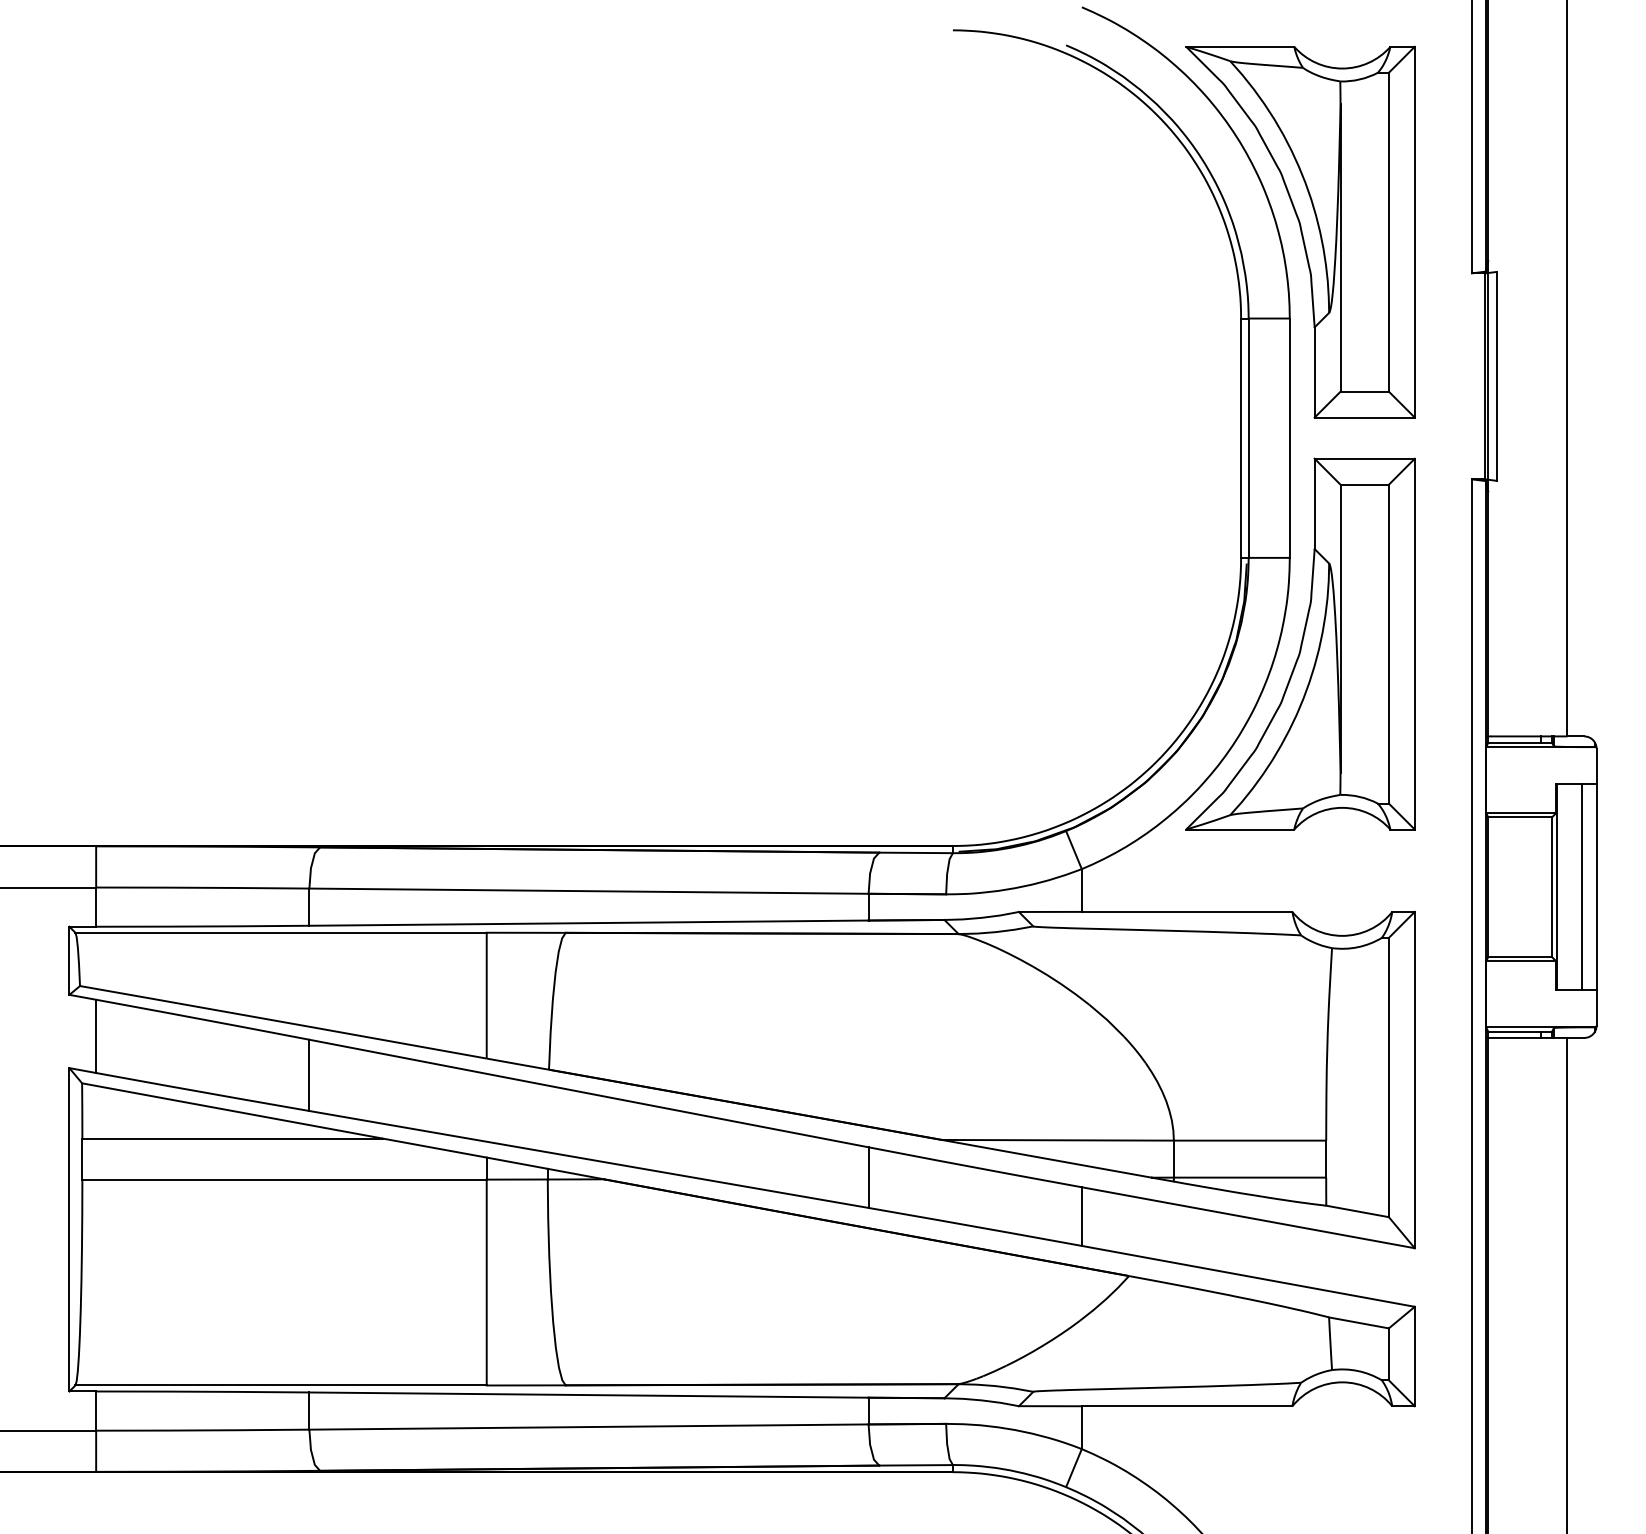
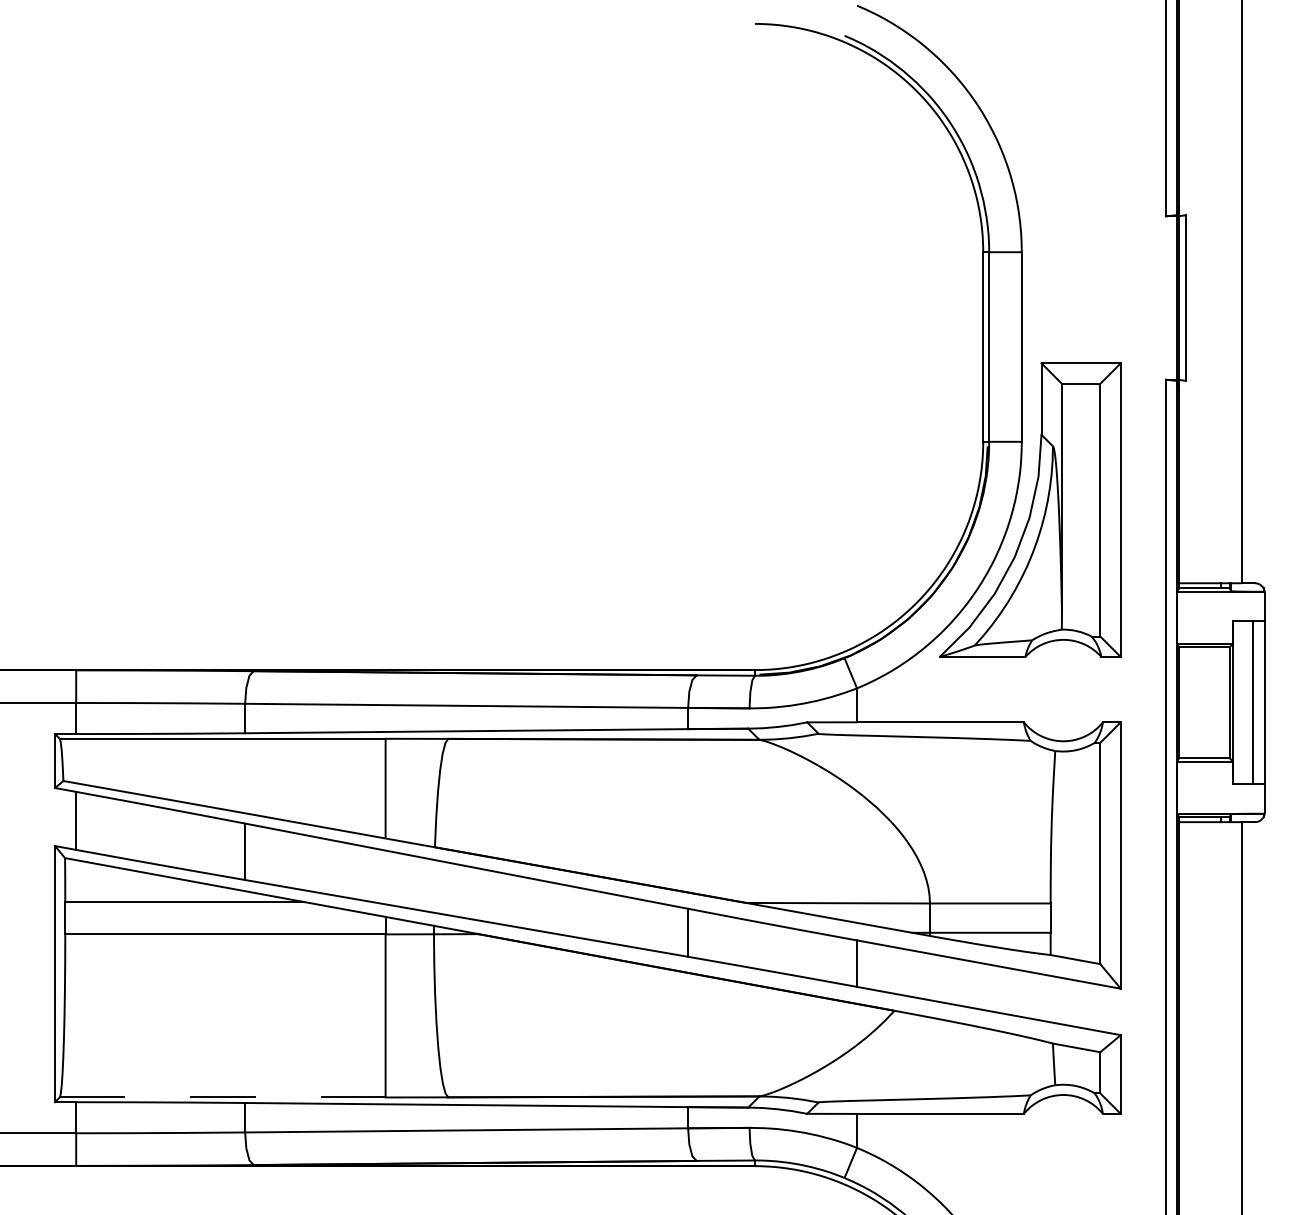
part: (1300, 231) -> (1030, 183), removed
line: (281, 1385) -> (223, 1097), solid -> dashed

